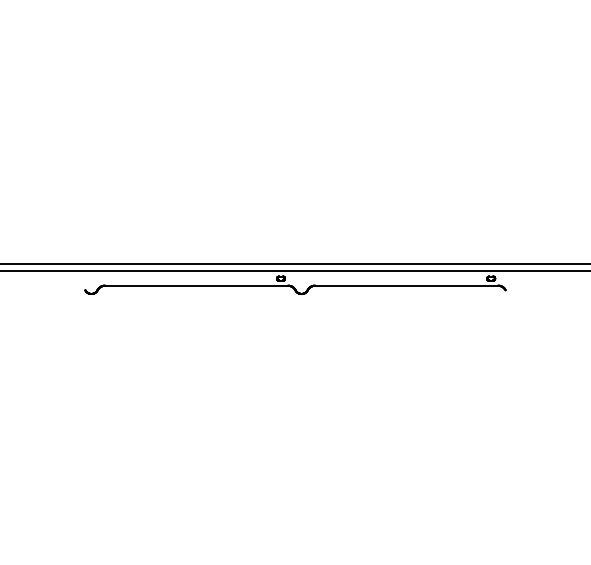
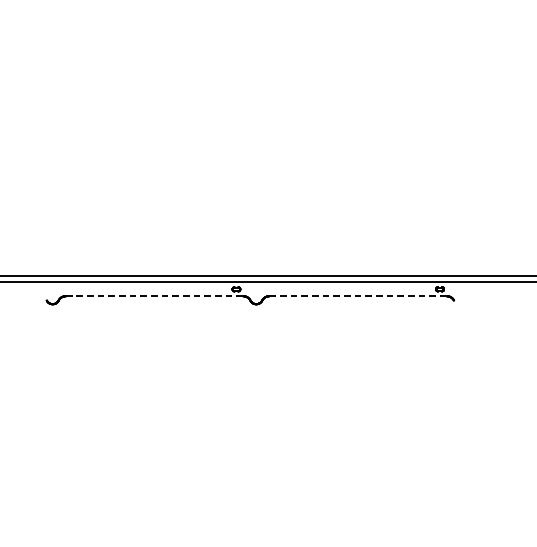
line: (196, 285) -> (154, 295), solid -> dashed
line: (406, 285) -> (357, 295), solid -> dashed

